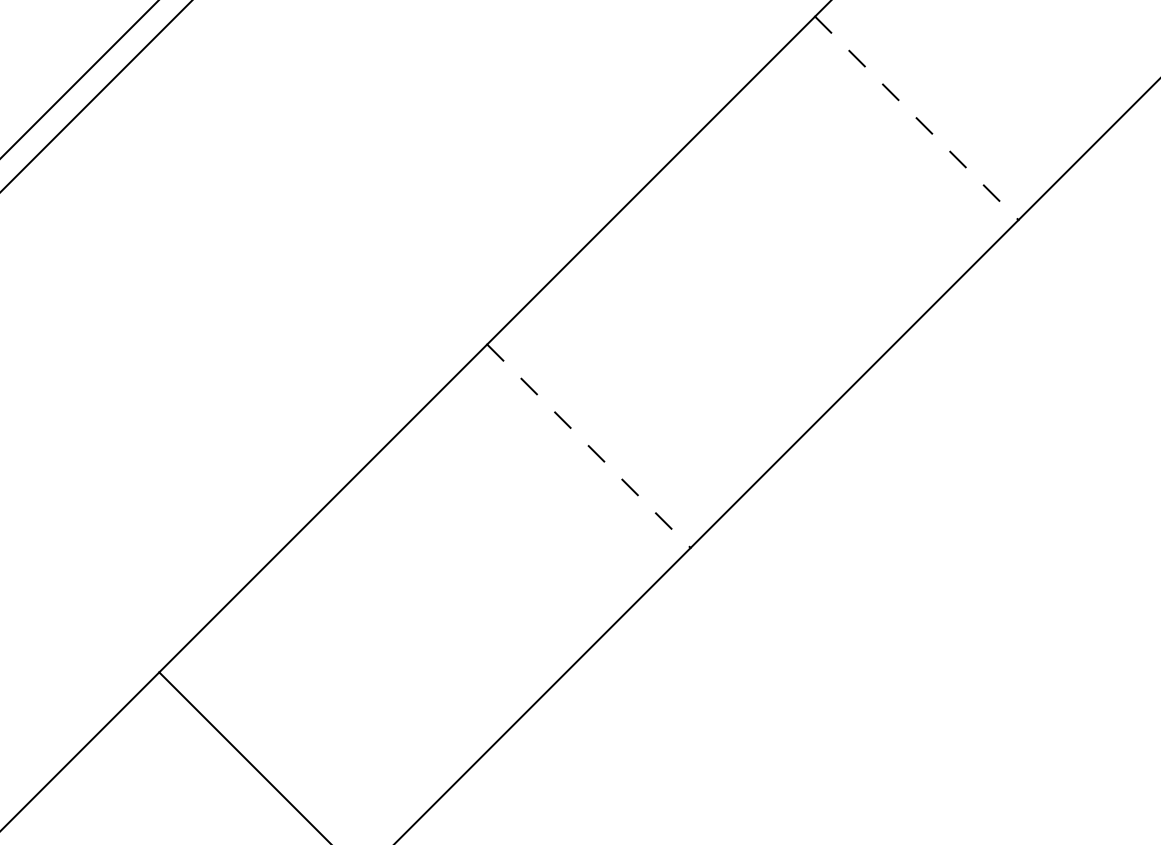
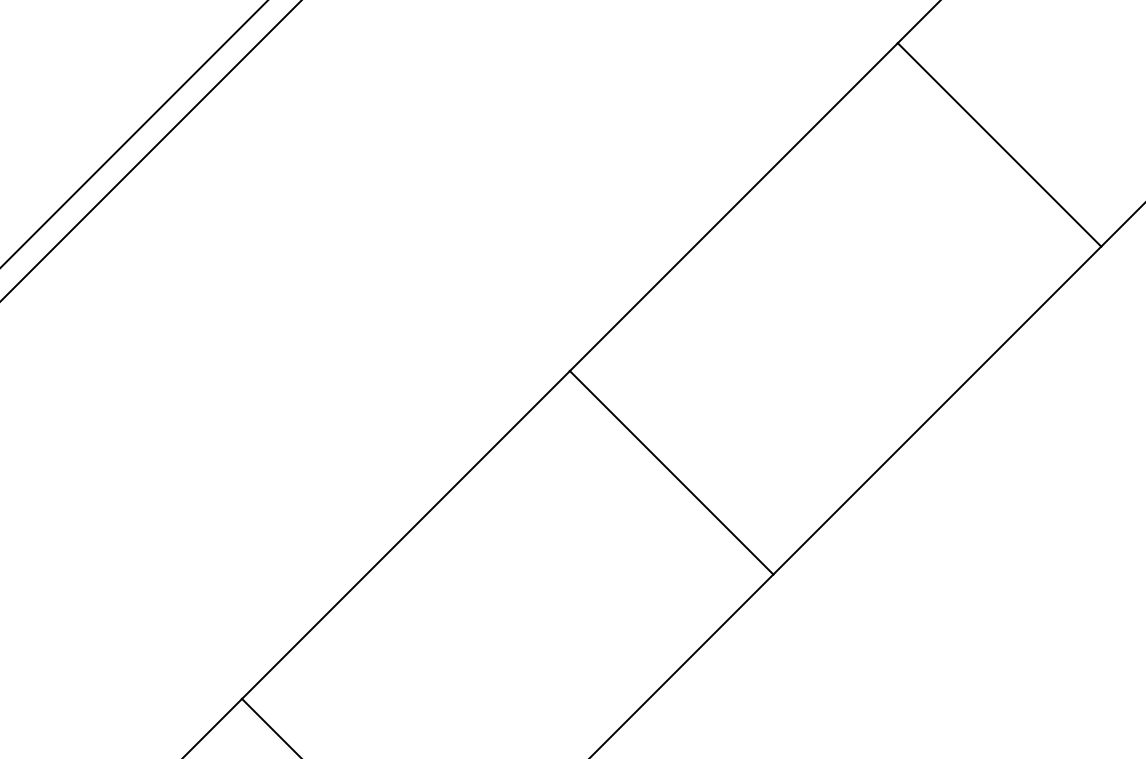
line: (916, 118) -> (999, 145), dashed -> solid
line: (588, 446) -> (671, 473), dashed -> solid

